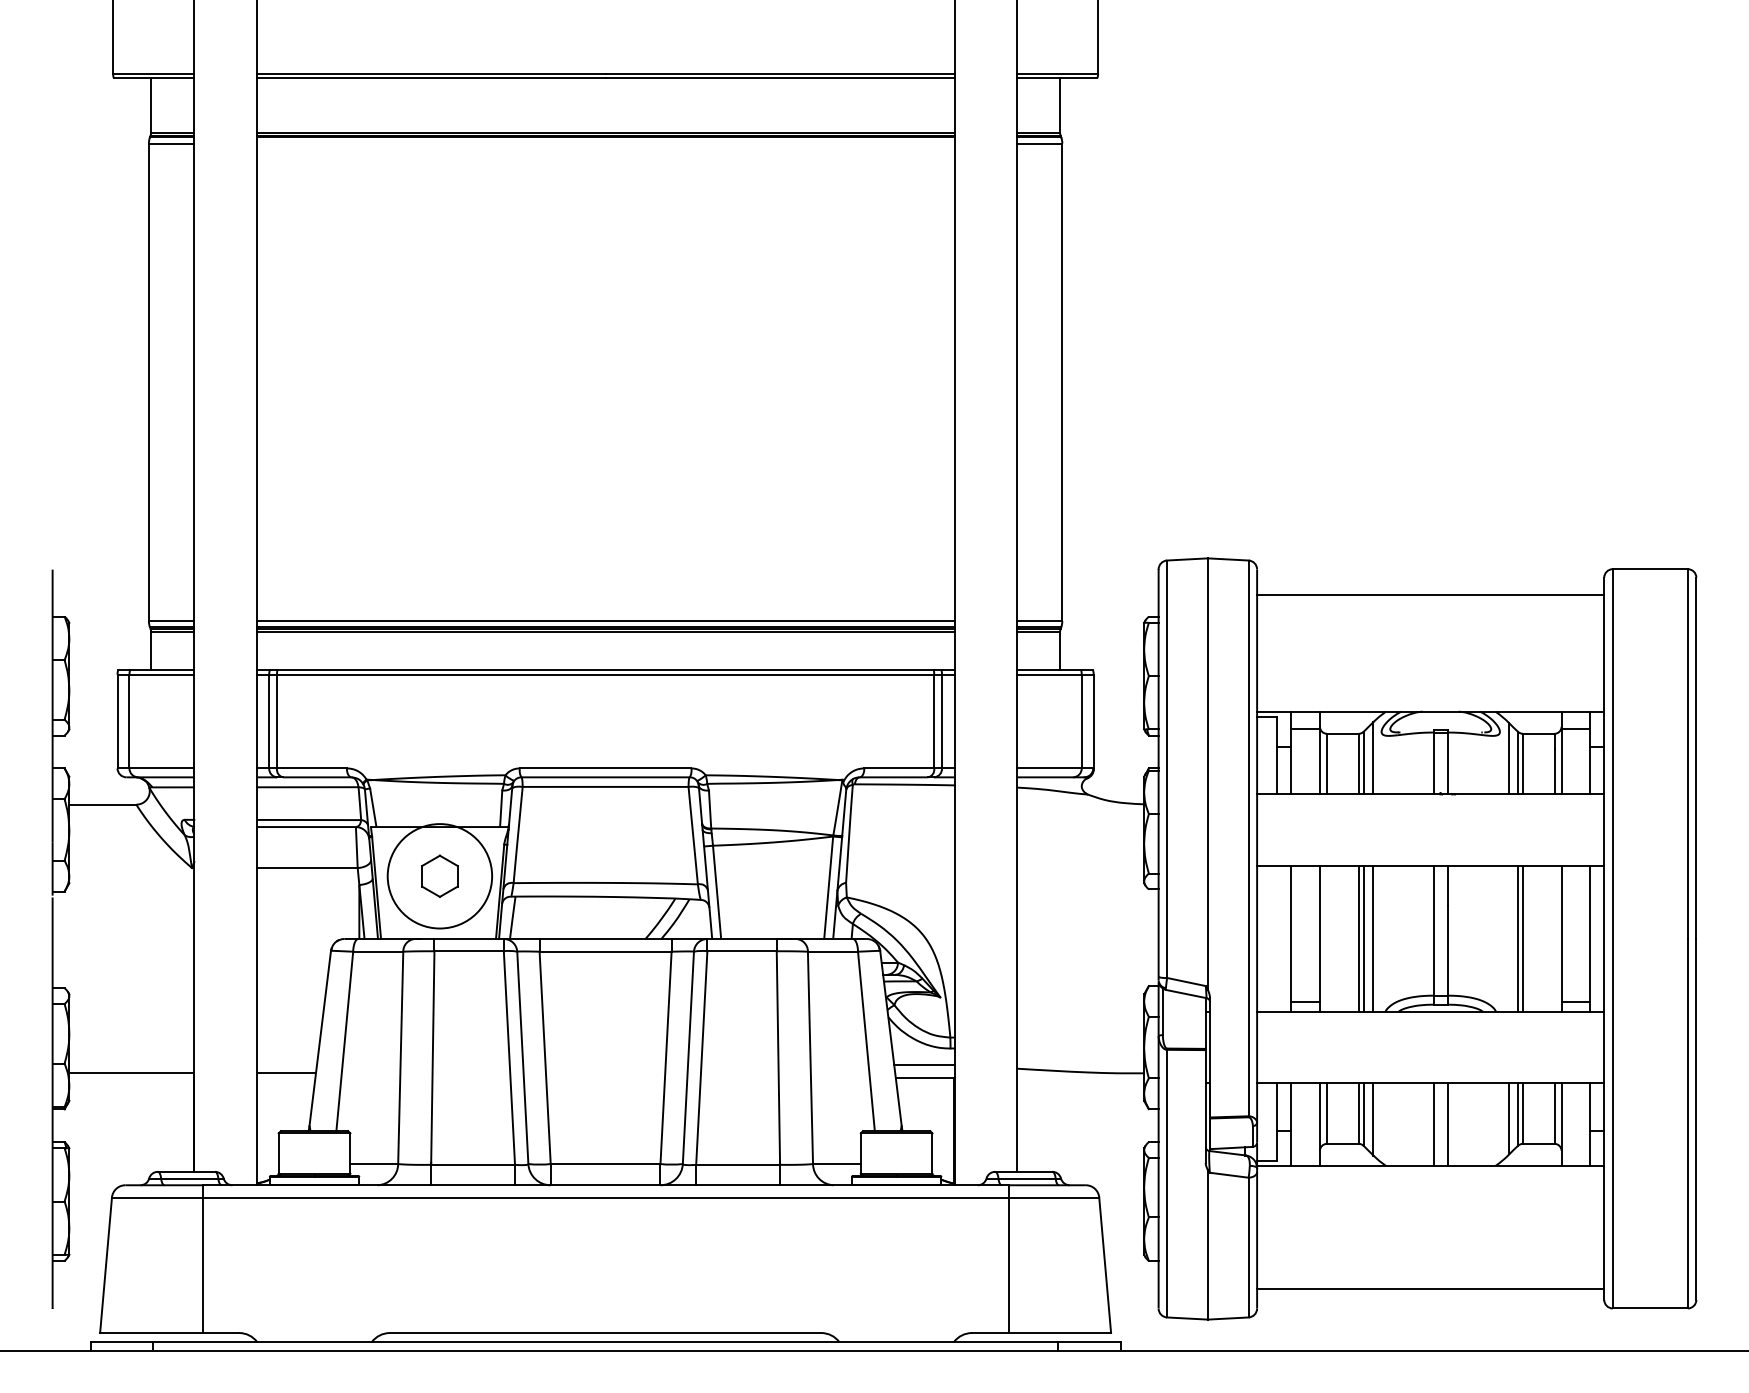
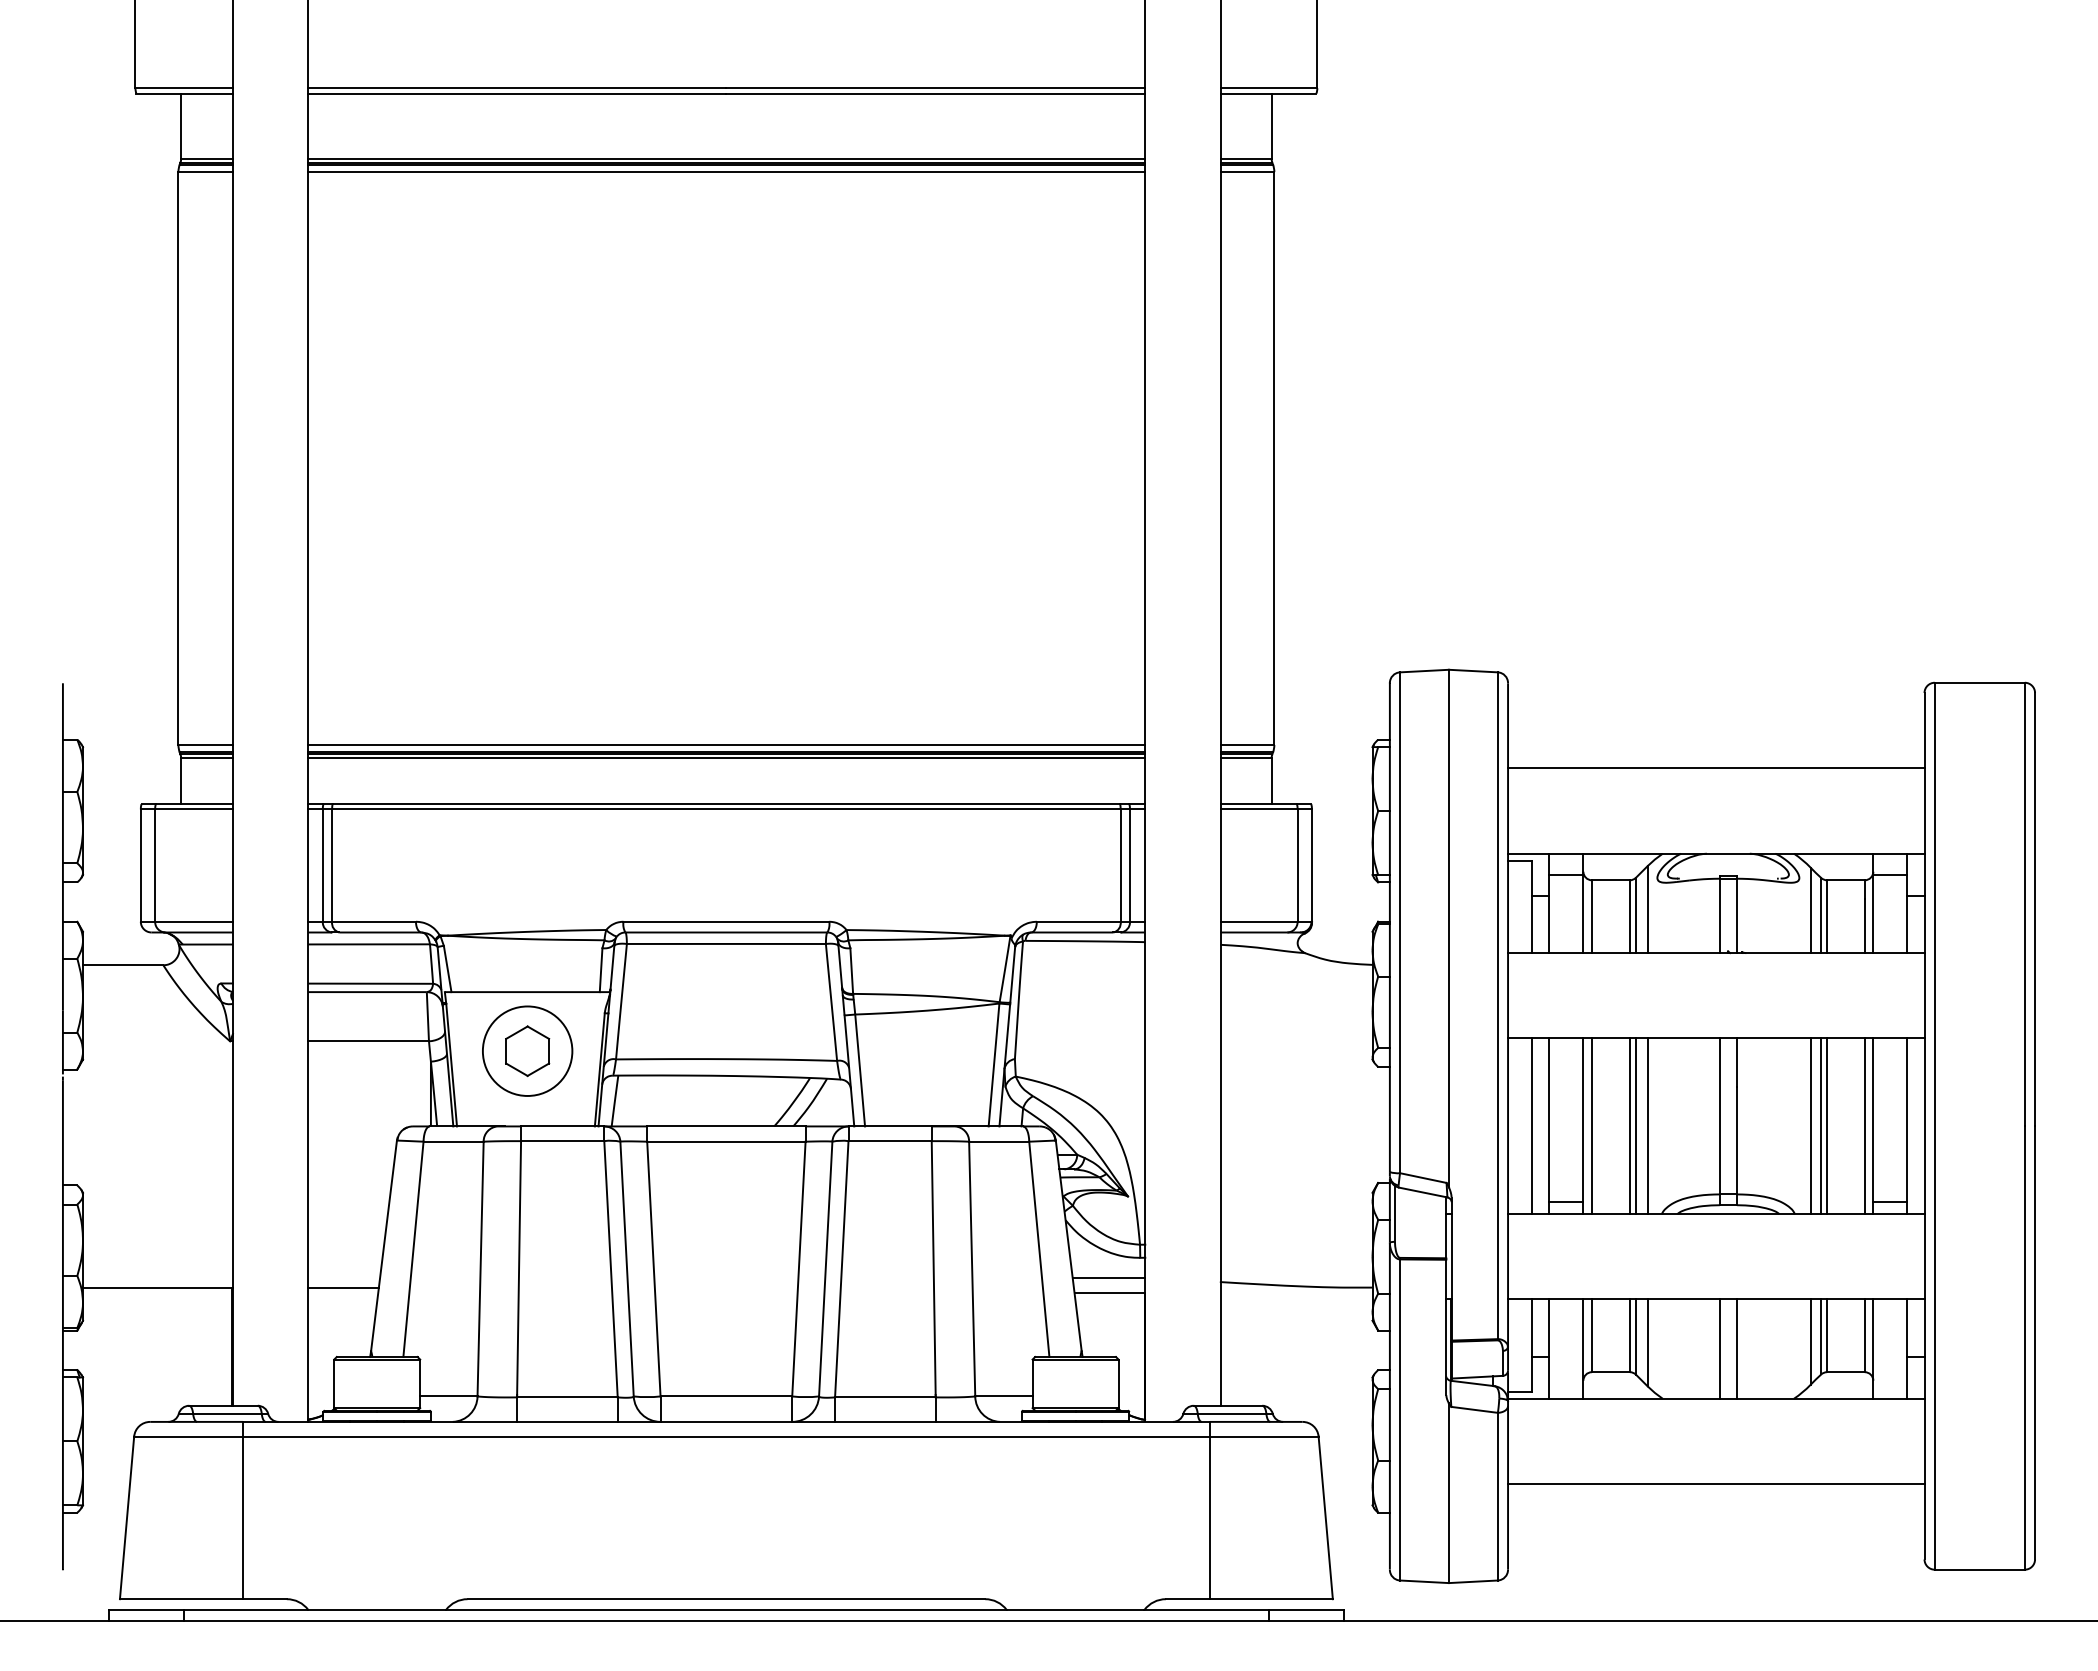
line: (605, 143) -> (726, 172), added
line: (1430, 594) -> (1716, 768), moved
circle: (439, 875) -> (527, 1050), size x0.71
line: (1277, 939) -> (1532, 1126), added
line: (1326, 939) -> (1591, 1126), added
line: (1509, 939) -> (1810, 1126), added
line: (1554, 939) -> (1864, 1126), added
line: (1430, 1289) -> (1716, 1484), moved

